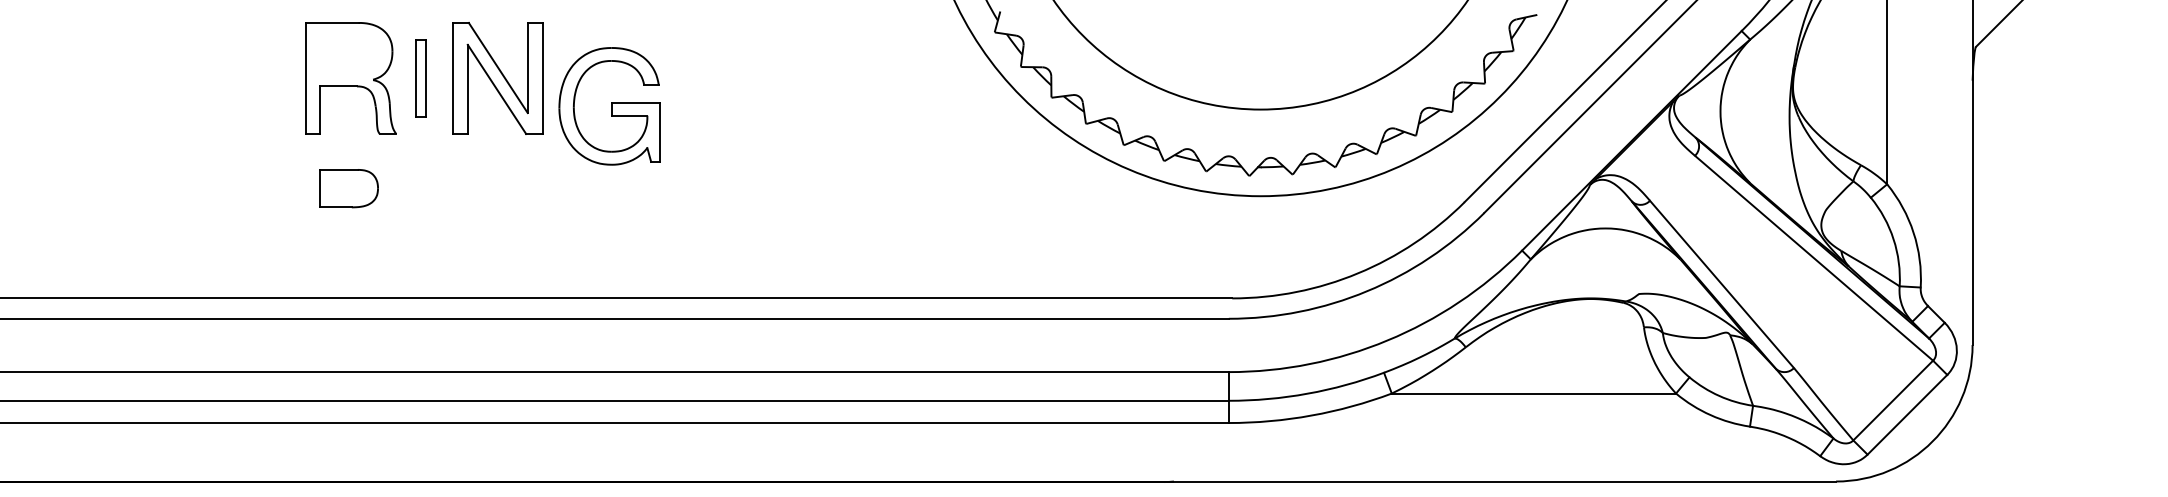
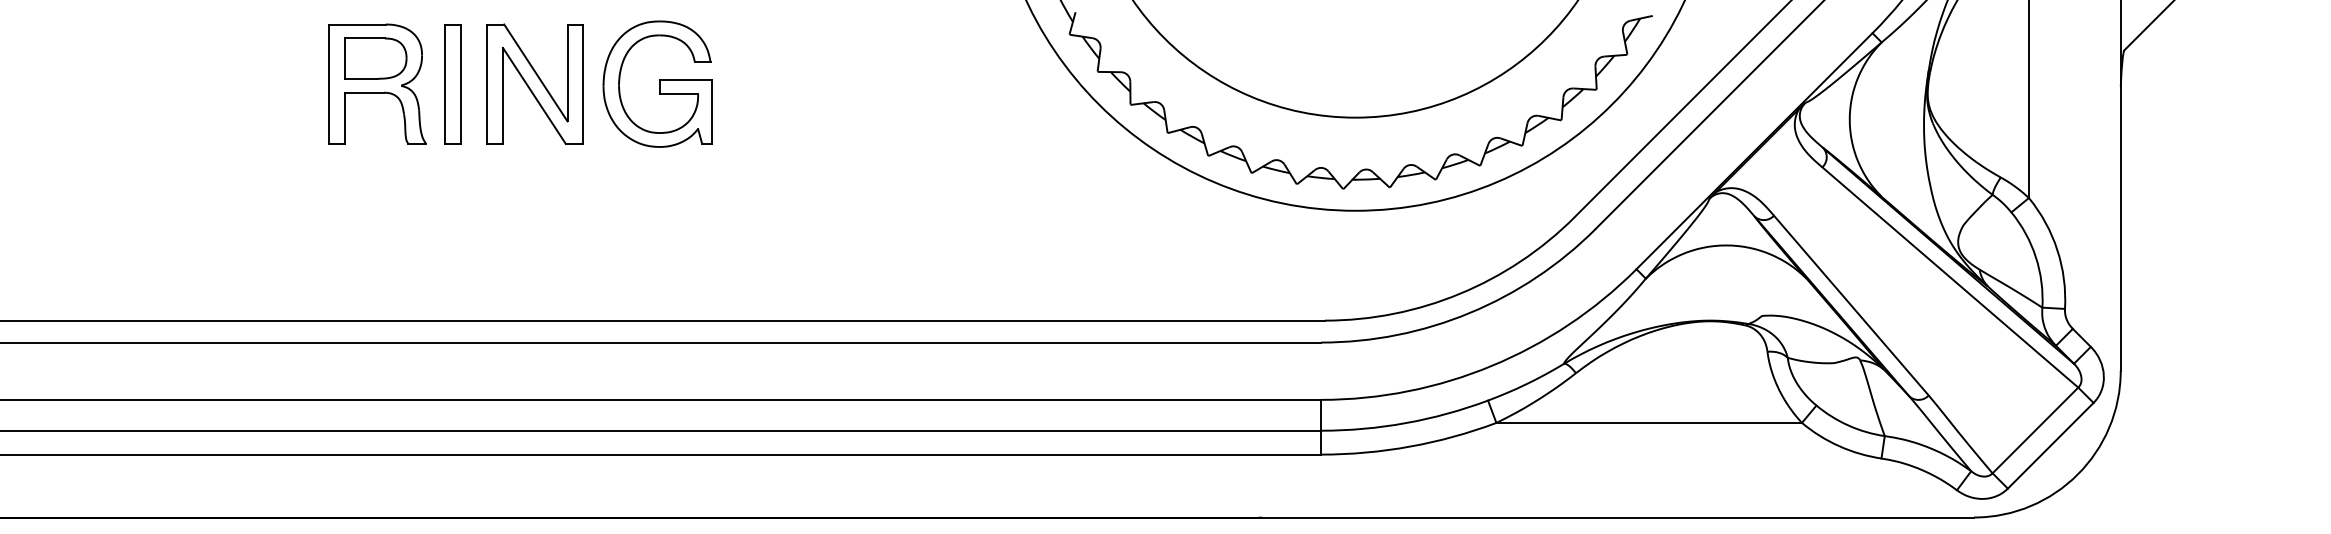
part: (420, 78) -> (452, 84), size x1.43
part: (609, 105) -> (657, 83), moved
part: (349, 188) -> (375, 58), moved

